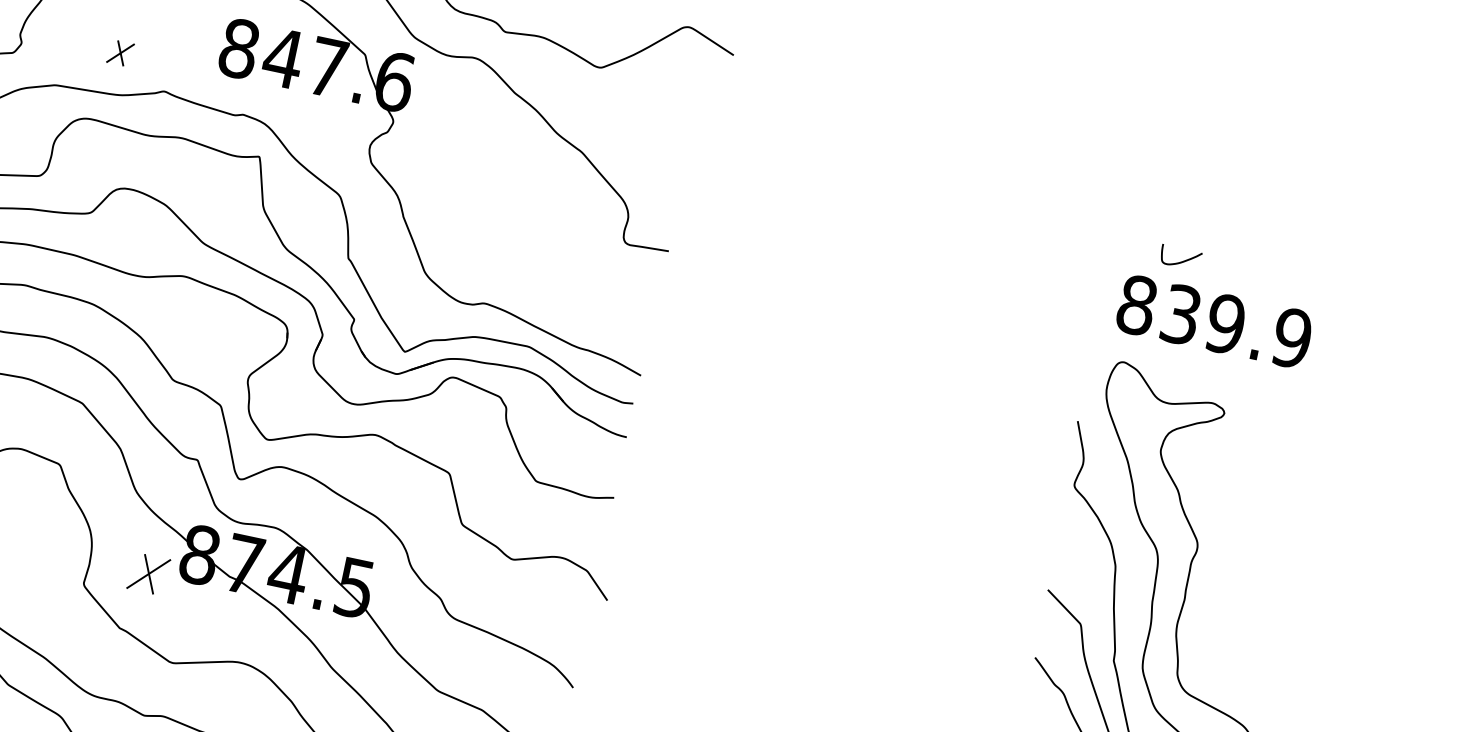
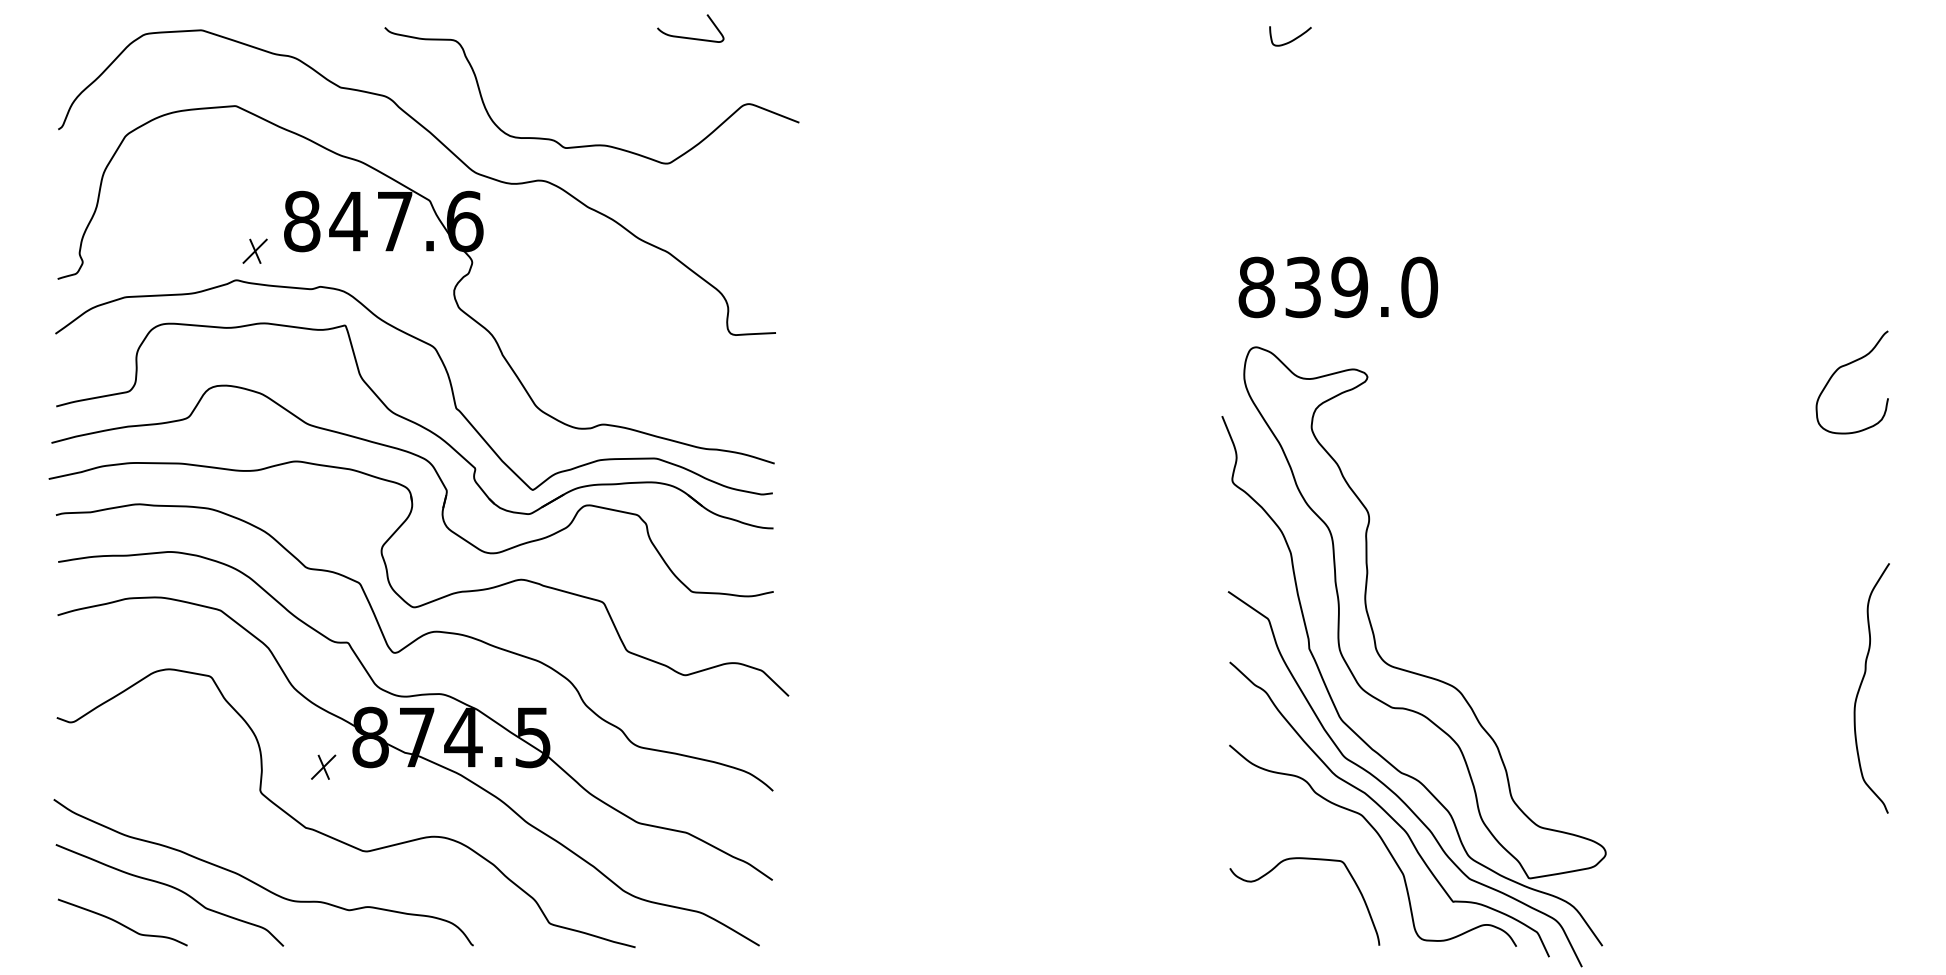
part: (120, 52) -> (254, 250), moved
curve: (1181, 261) -> (1292, 39), moved
text: (1292, 338) -> (1419, 287), 839.9 -> 839.0
part: (149, 573) -> (323, 766), size x0.62

